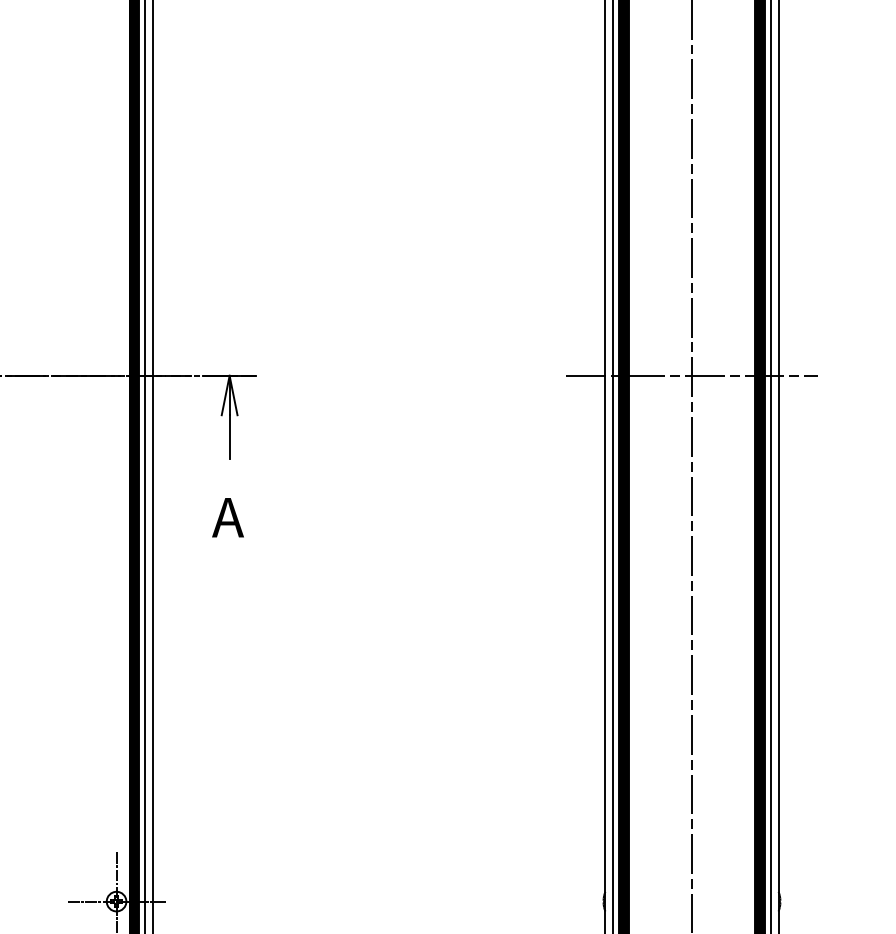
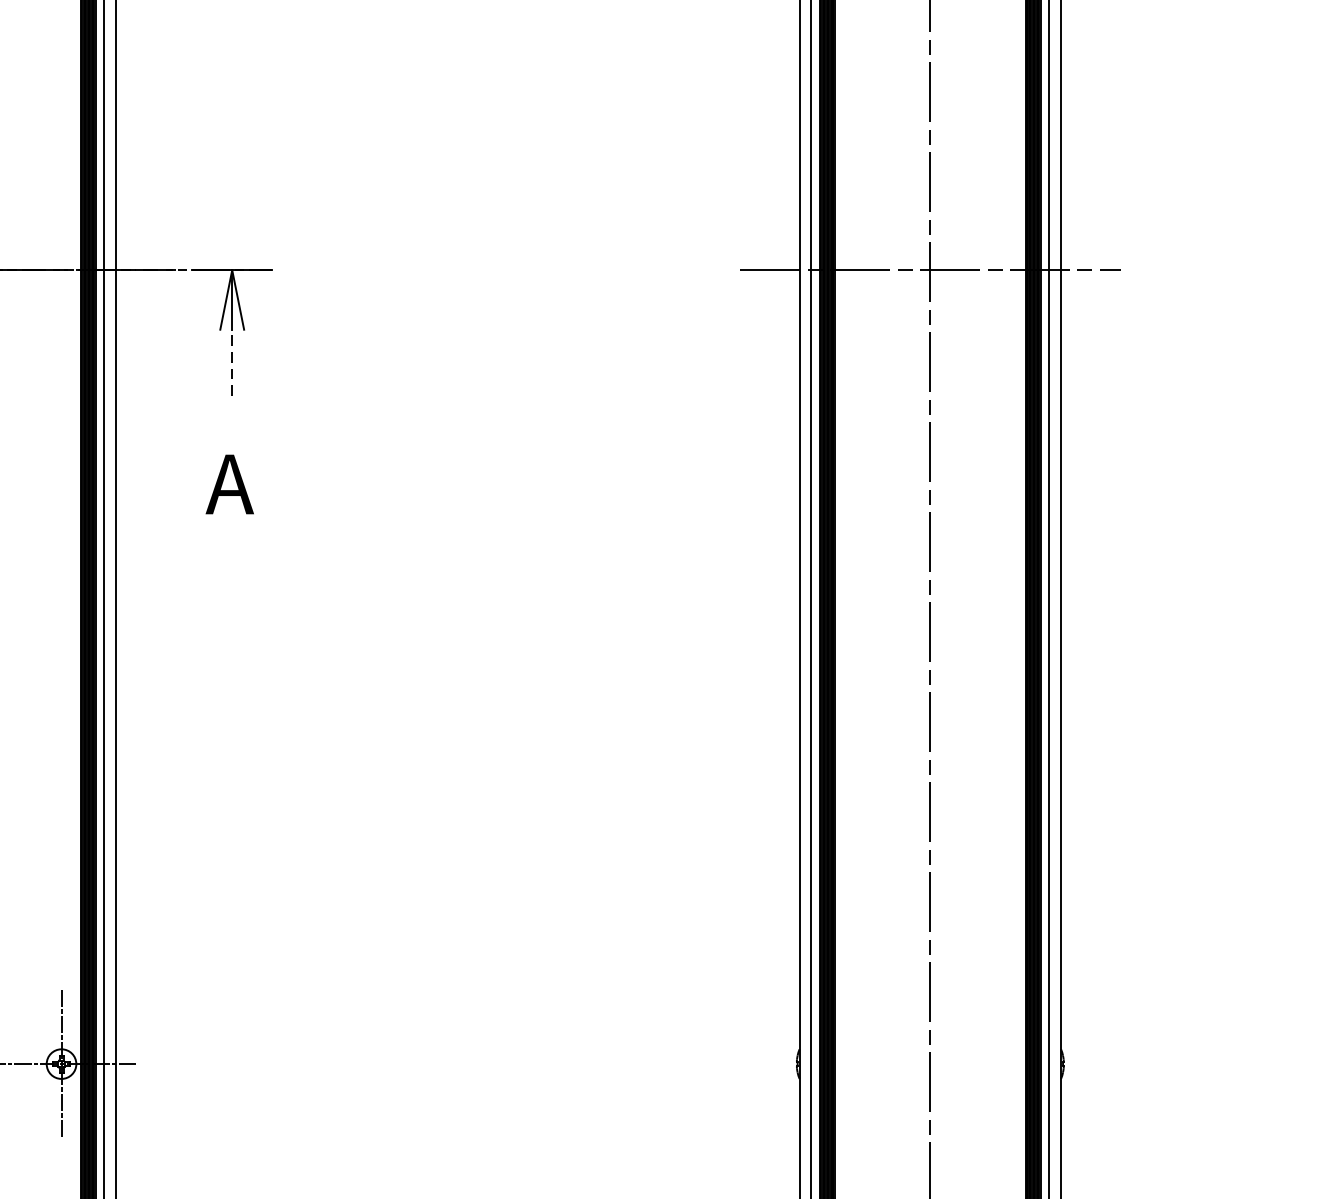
line: (229, 437) -> (232, 363), solid -> dashed

